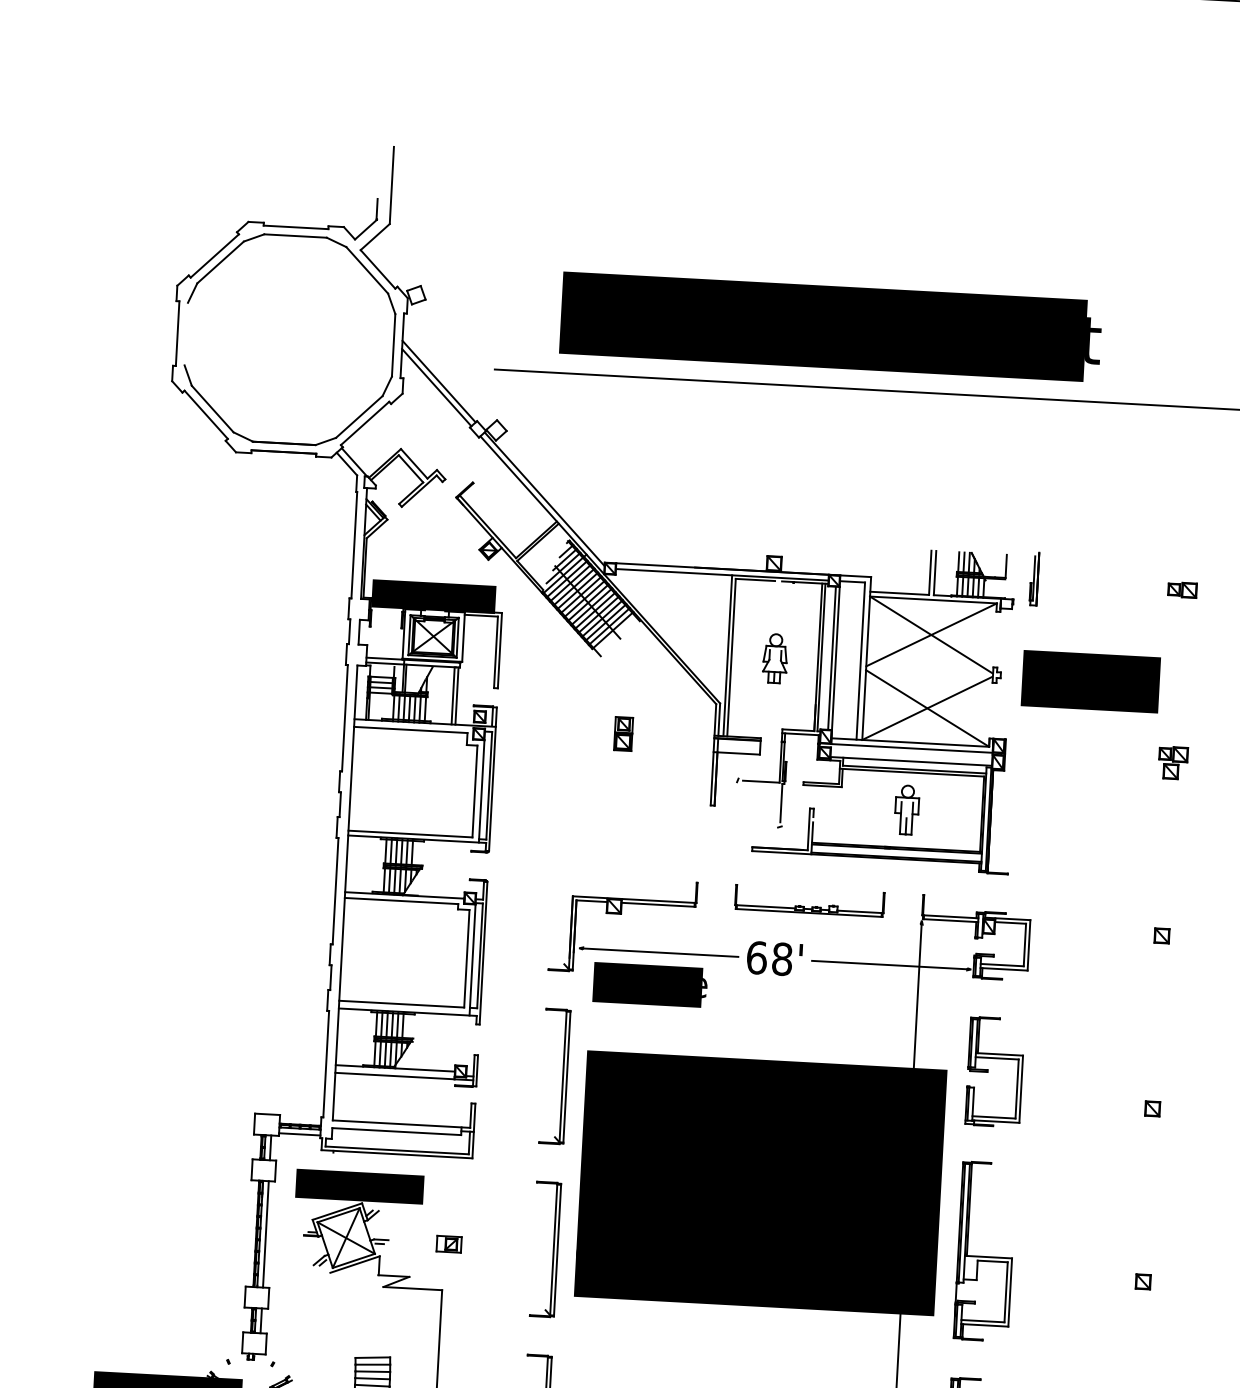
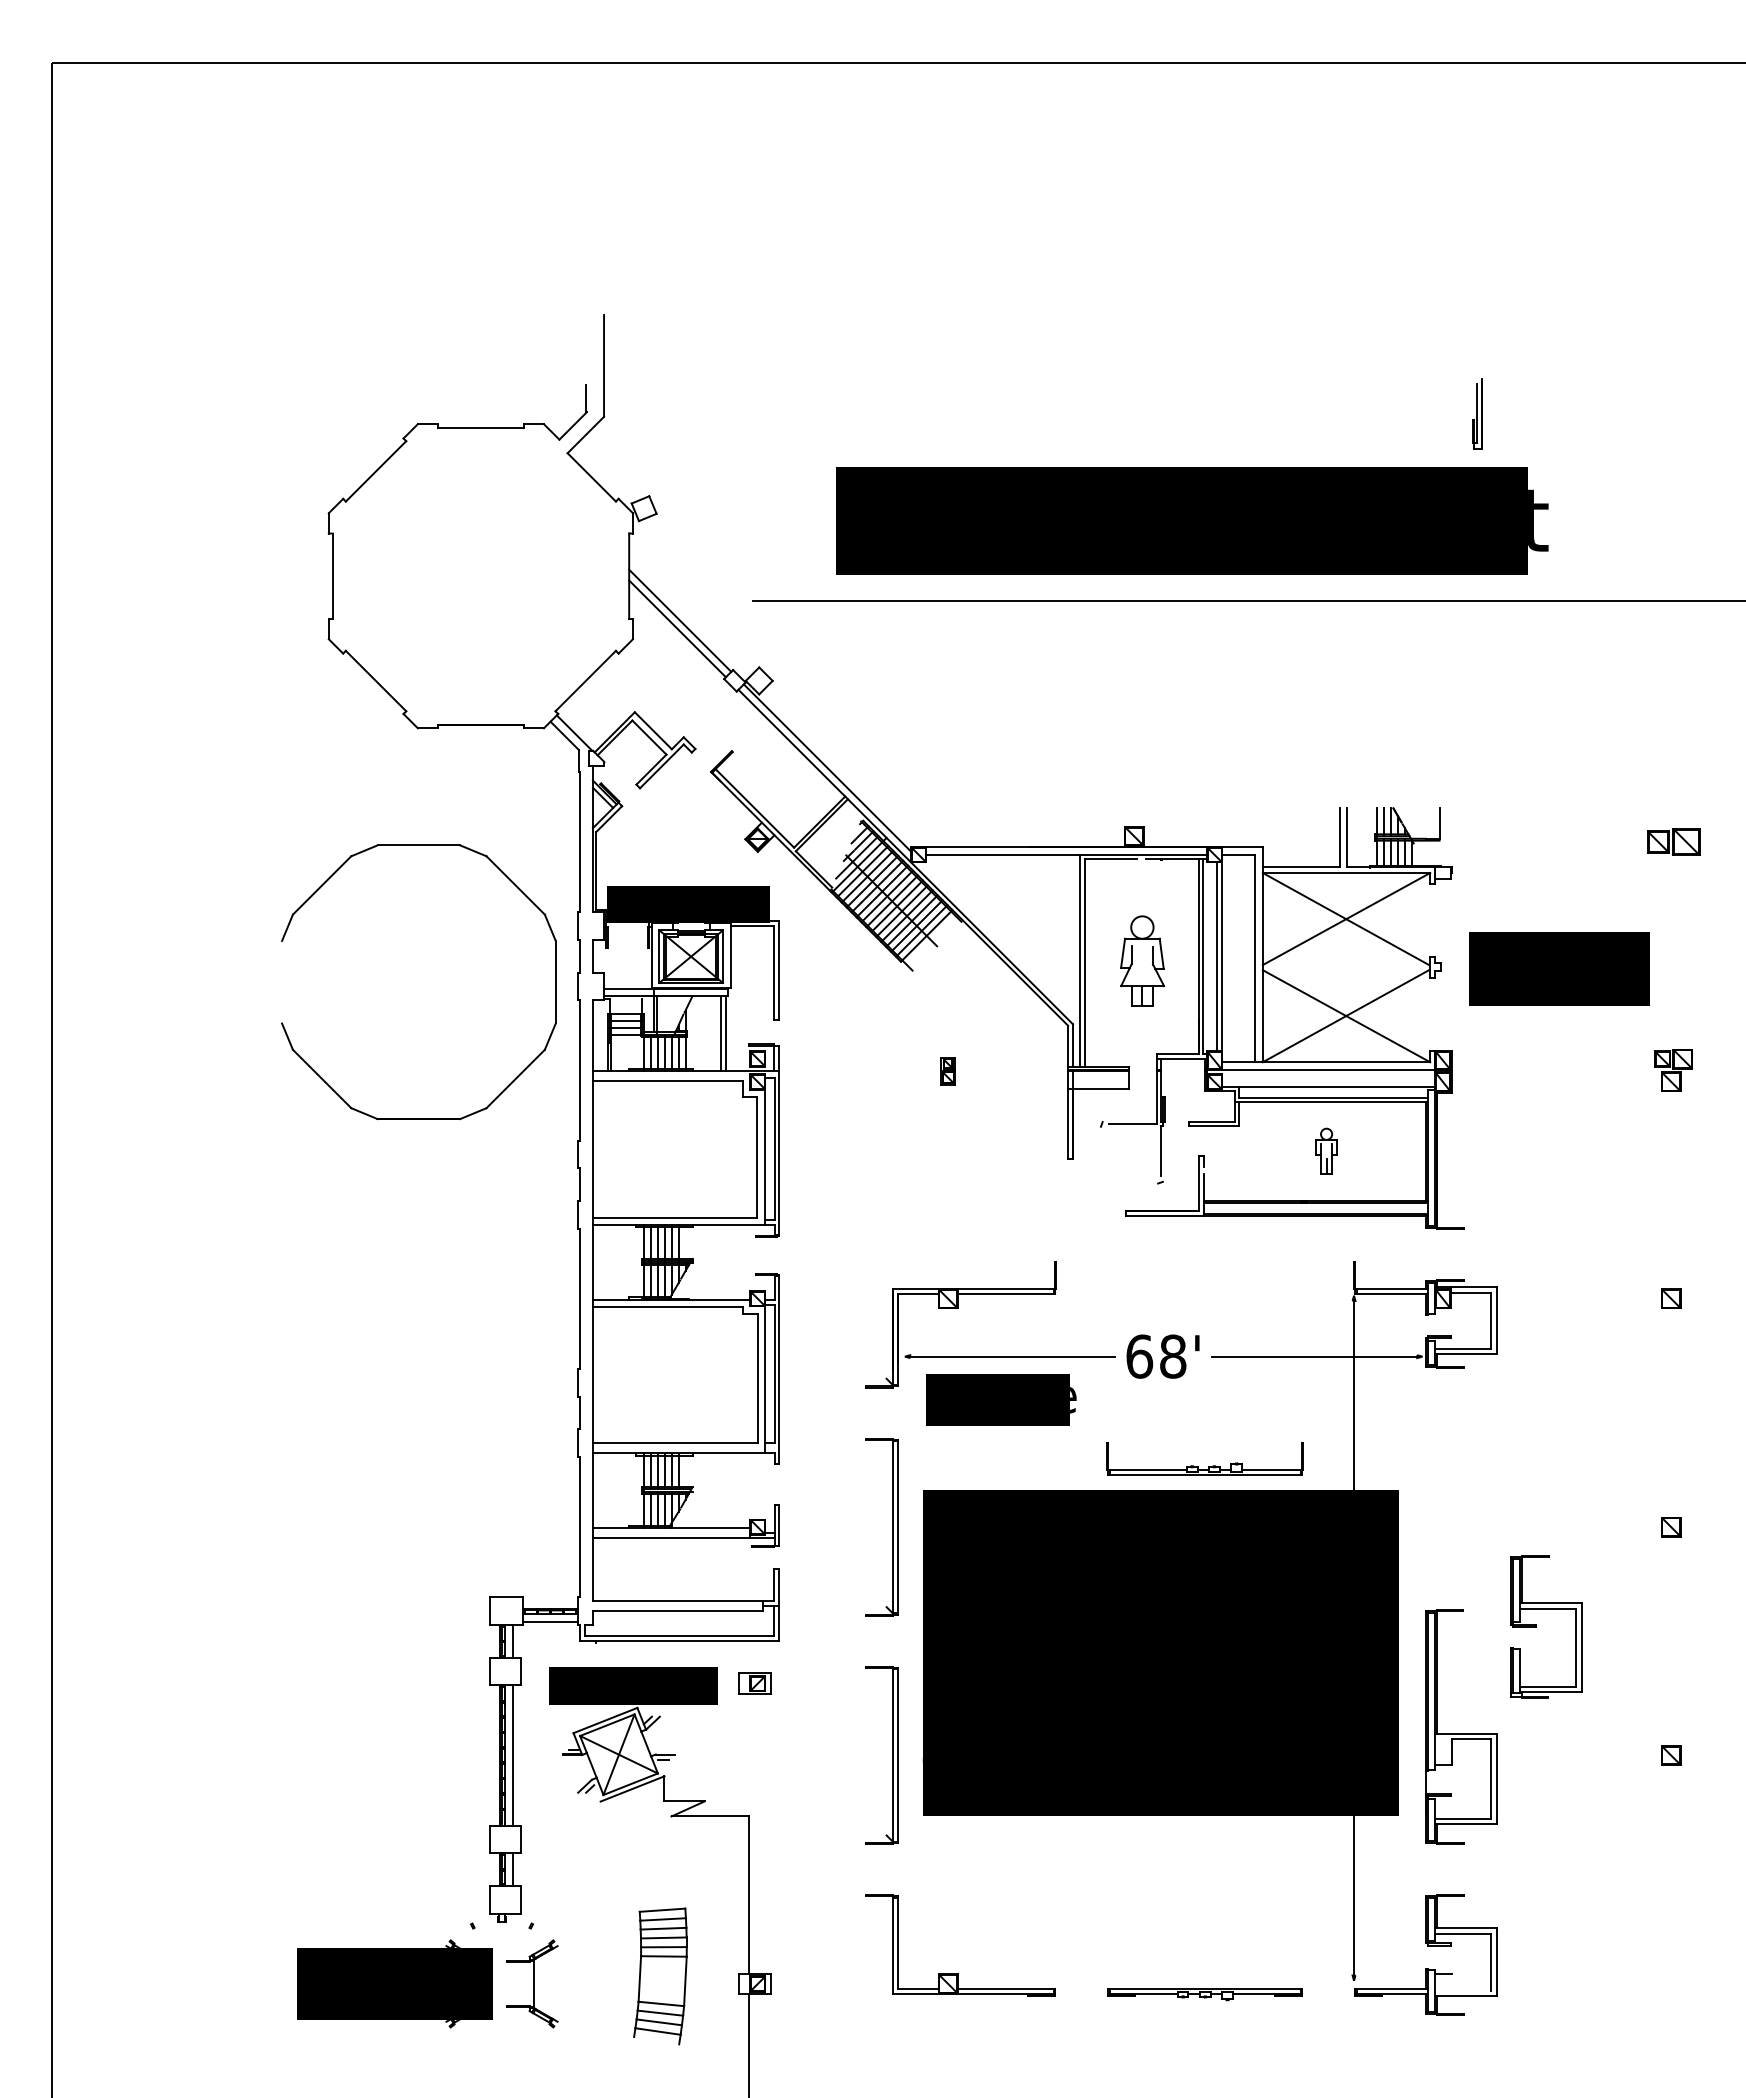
part: (213, 407) -> (322, 1077), moved
part: (1034, 578) -> (1477, 413), moved
part: (1182, 590) -> (1673, 842), size x1.4
part: (775, 658) -> (1142, 961), size x1.4
part: (623, 734) -> (948, 1071), size x0.6
part: (906, 809) -> (1326, 1150), size x0.7
part: (812, 906) -> (1208, 1466), moved
part: (987, 1071) -> (1536, 1626), moved
part: (448, 1244) -> (754, 1683), moved

